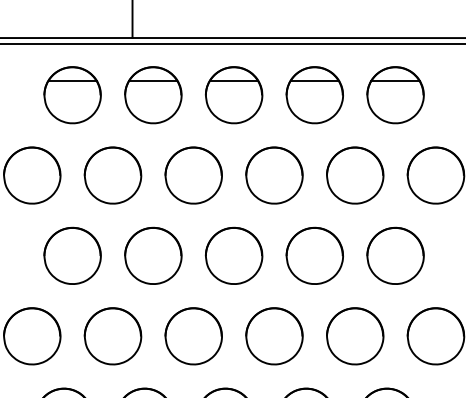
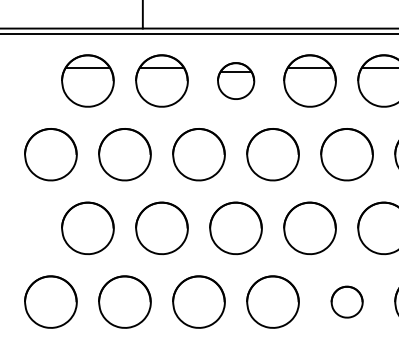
part: (234, 95) -> (236, 81), size x0.7
part: (355, 336) -> (347, 302), size x0.6

